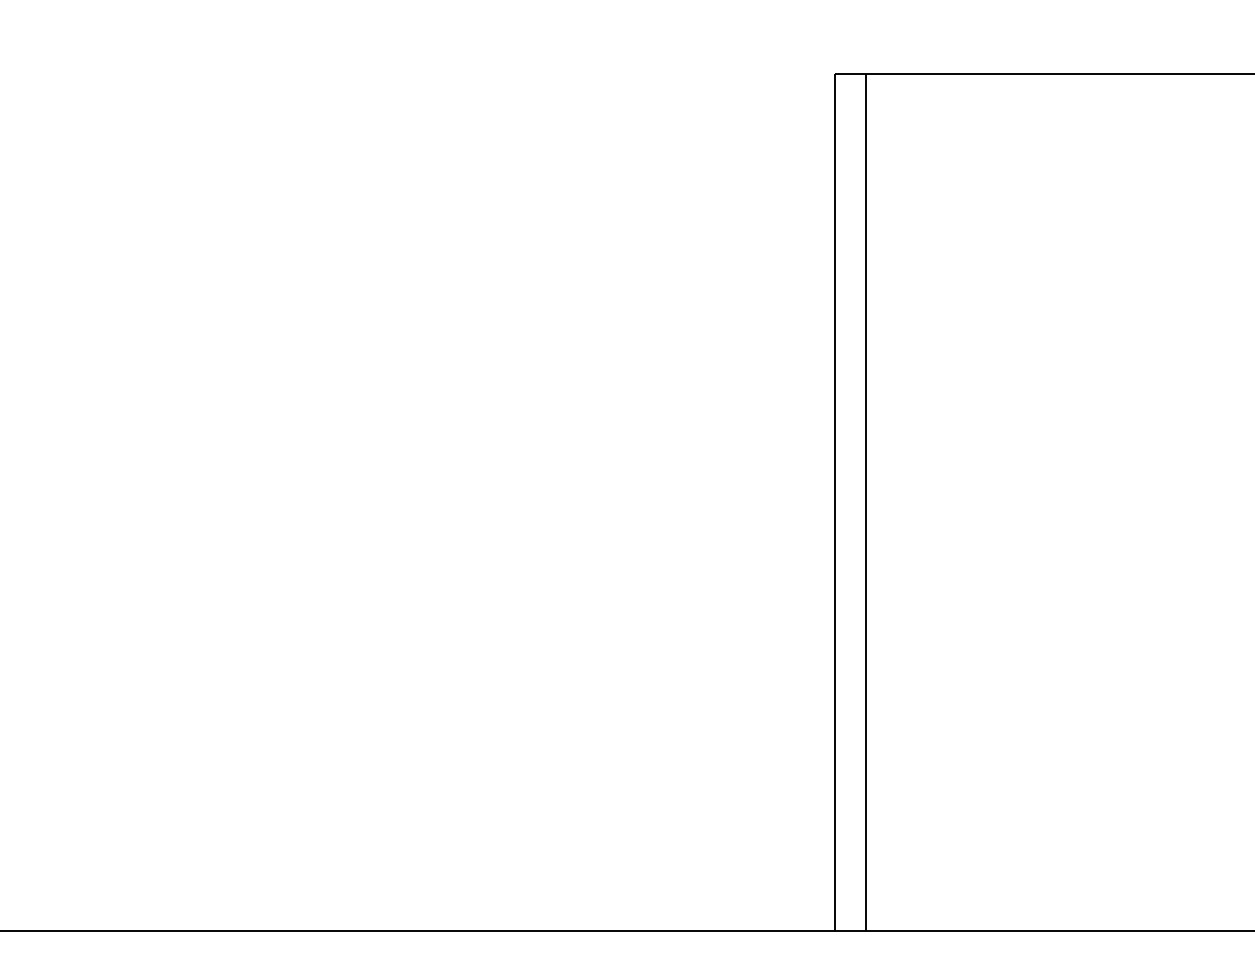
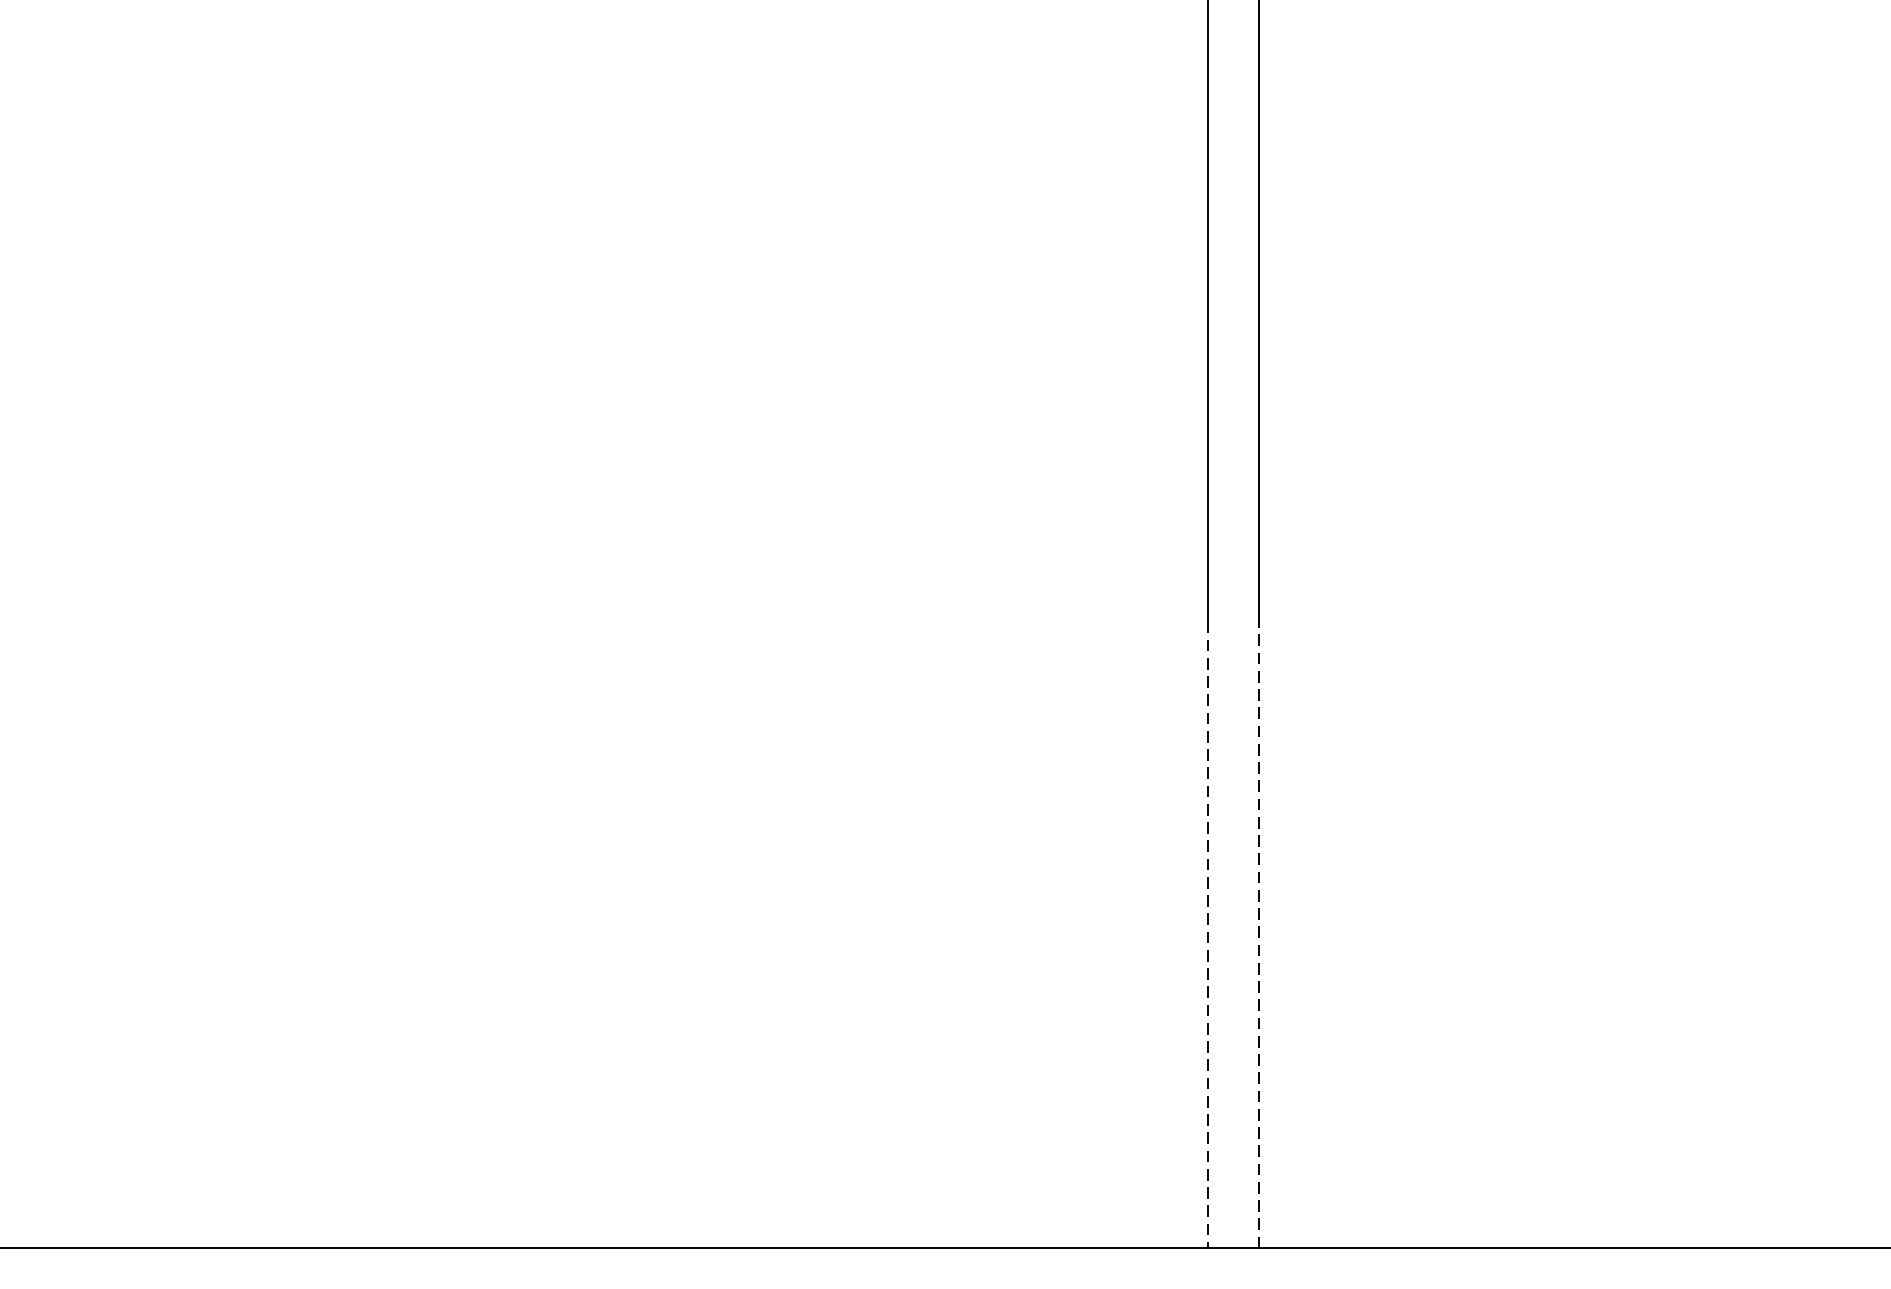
line: (835, 742) -> (1208, 935), solid -> dashed
line: (865, 742) -> (1258, 935), solid -> dashed

